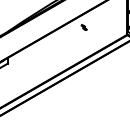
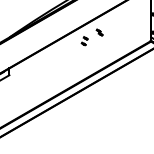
part: (71, 35) -> (84, 41), added

